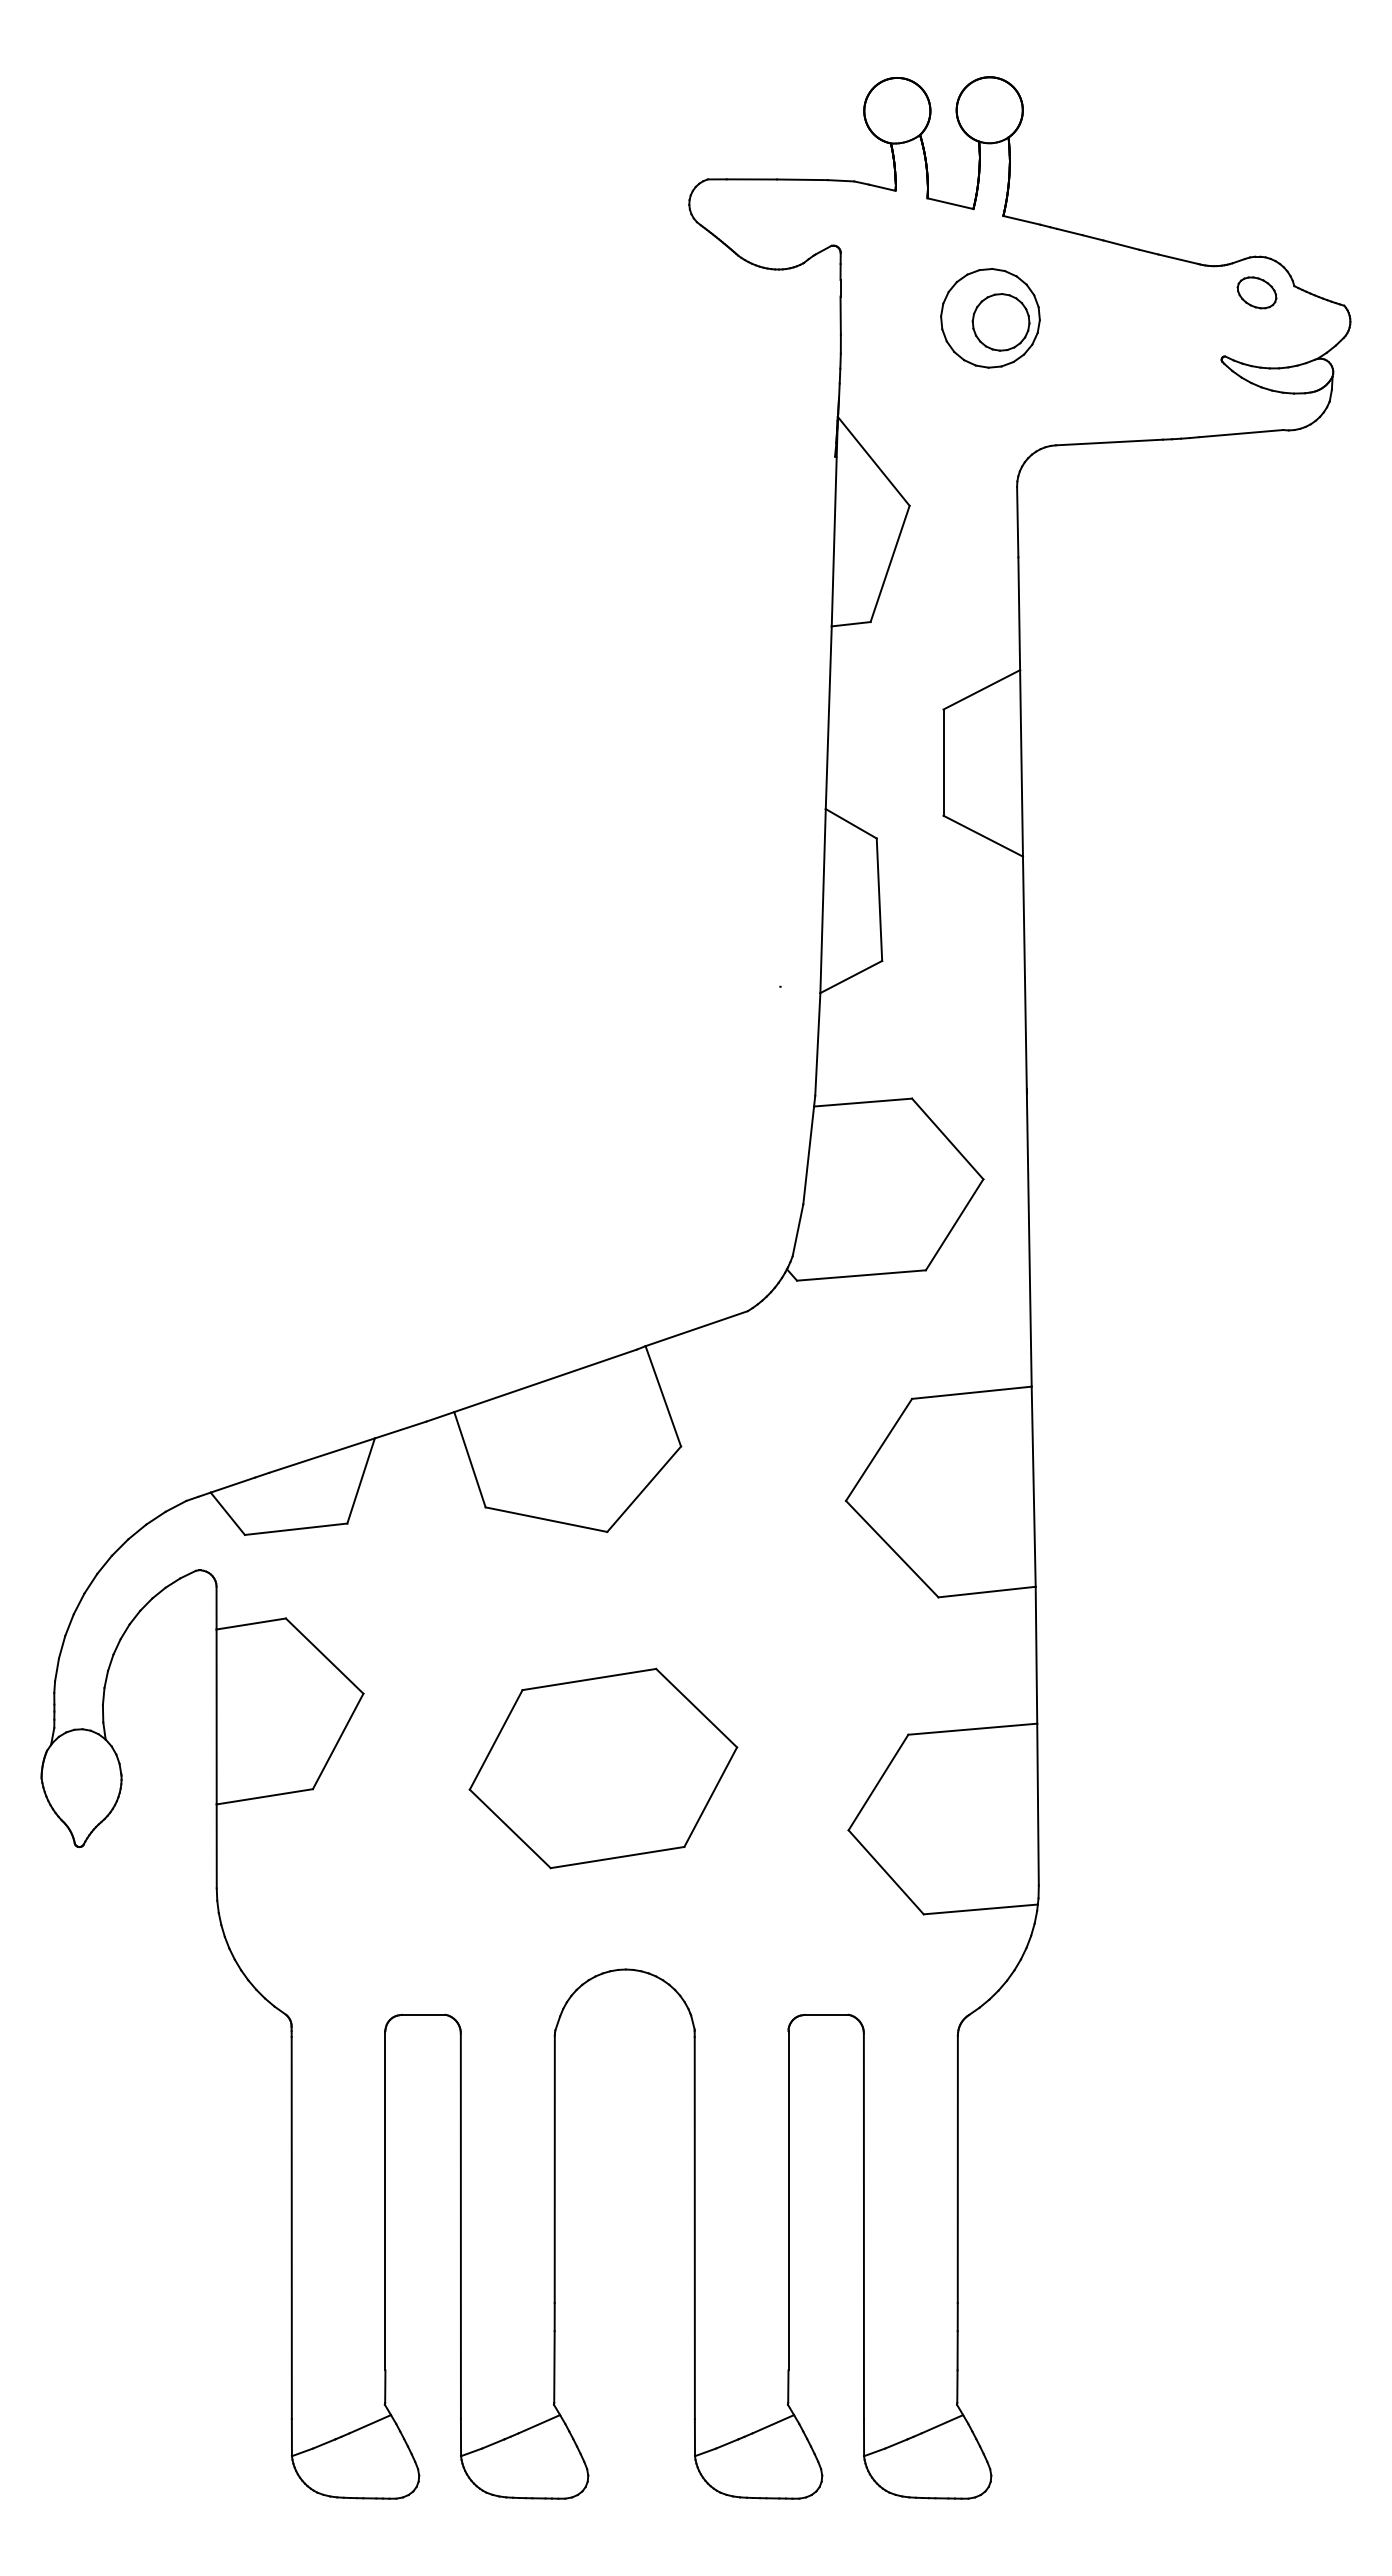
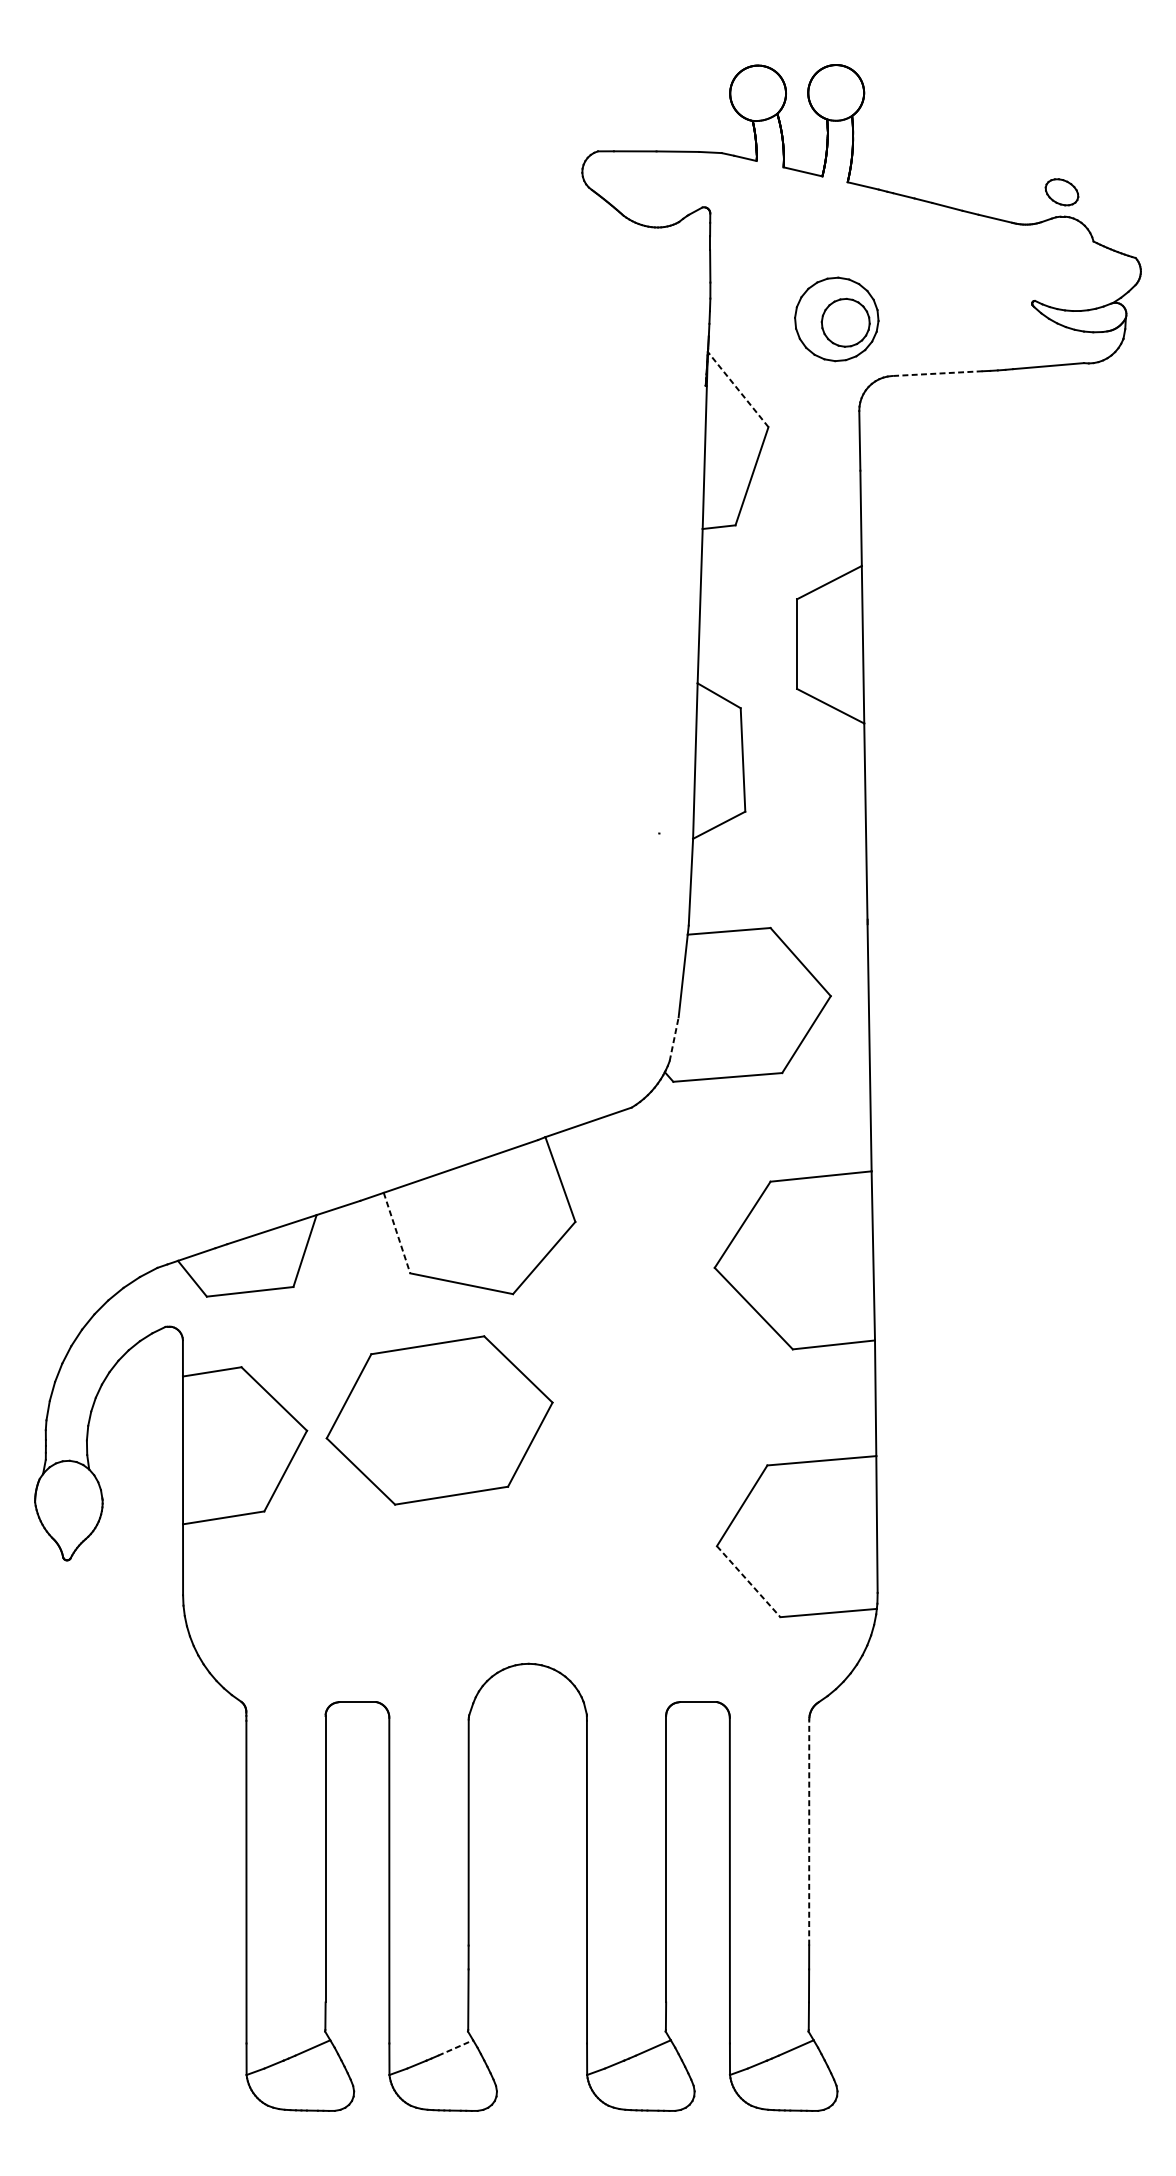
part: (1256, 292) -> (1061, 191), moved
part: (990, 318) -> (836, 319), moved
line: (1109, 442) -> (937, 373), solid -> dashed
line: (873, 461) -> (737, 389), solid -> dashed
line: (797, 1230) -> (673, 1039), solid -> dashed
line: (470, 1460) -> (397, 1233), solid -> dashed
part: (603, 1768) -> (439, 1420), moved
line: (886, 1872) -> (748, 1581), solid -> dashed
line: (957, 2169) -> (808, 1832), solid -> dashed
line: (539, 2424) -> (455, 2048), solid -> dashed

